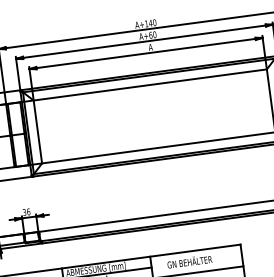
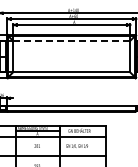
line: (149, 84) -> (71, 40), solid -> dashed

